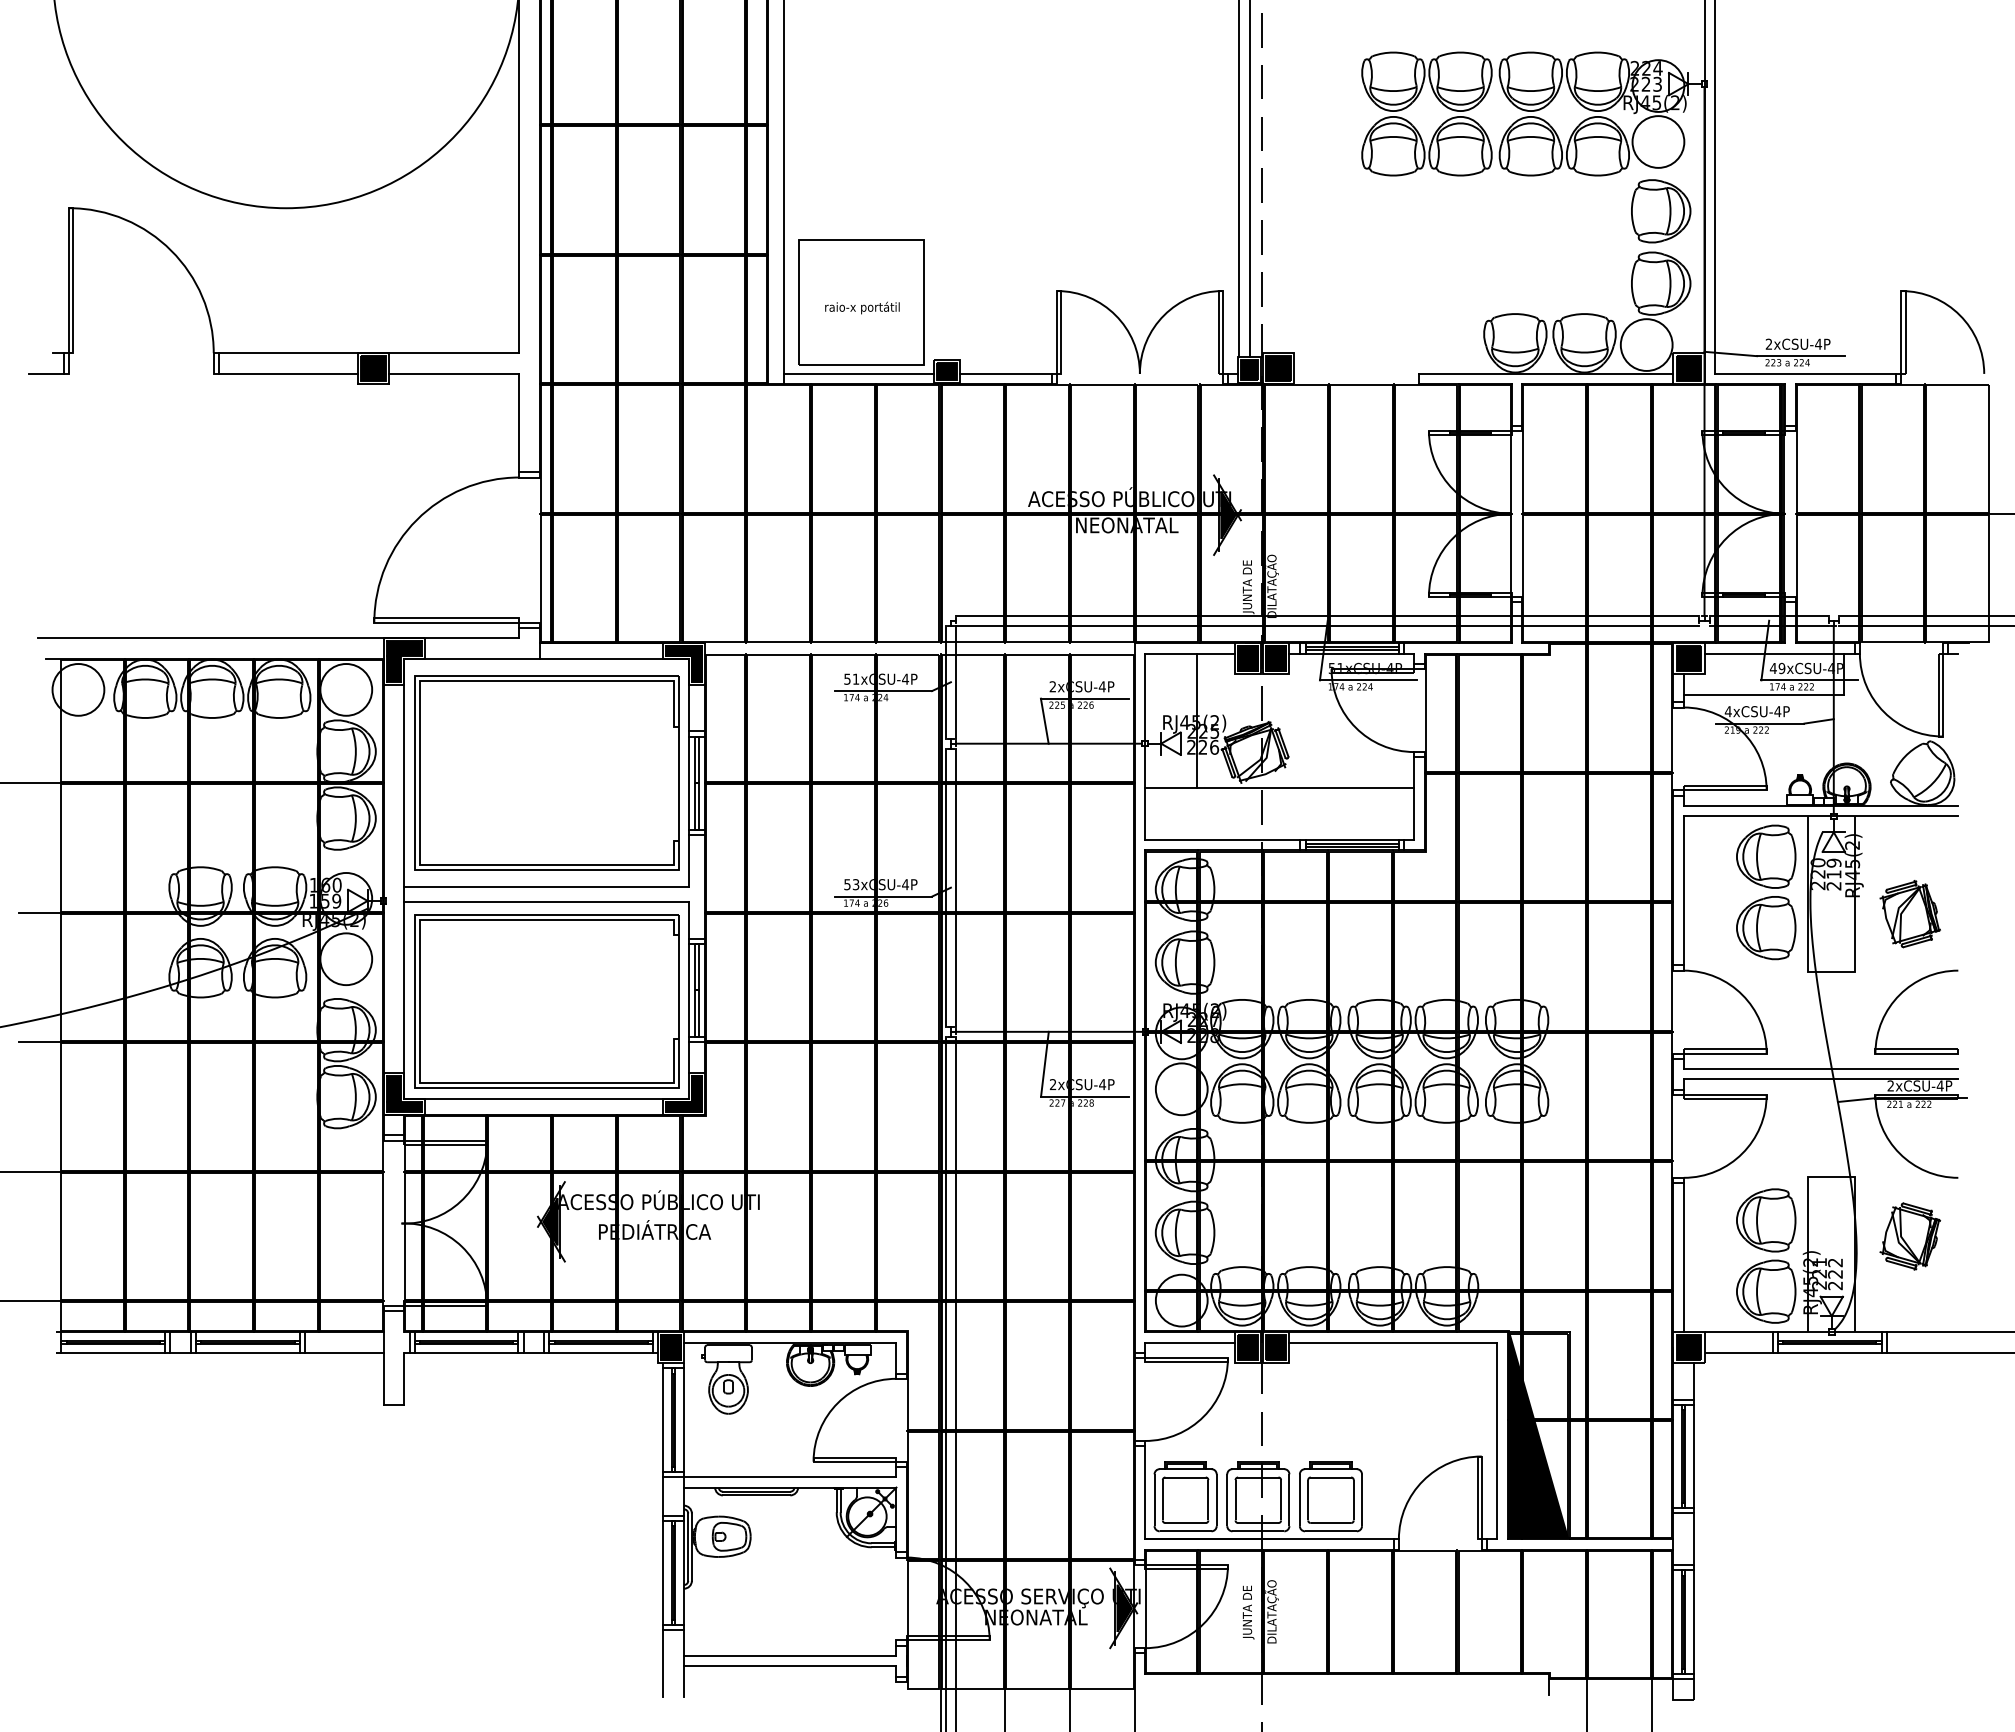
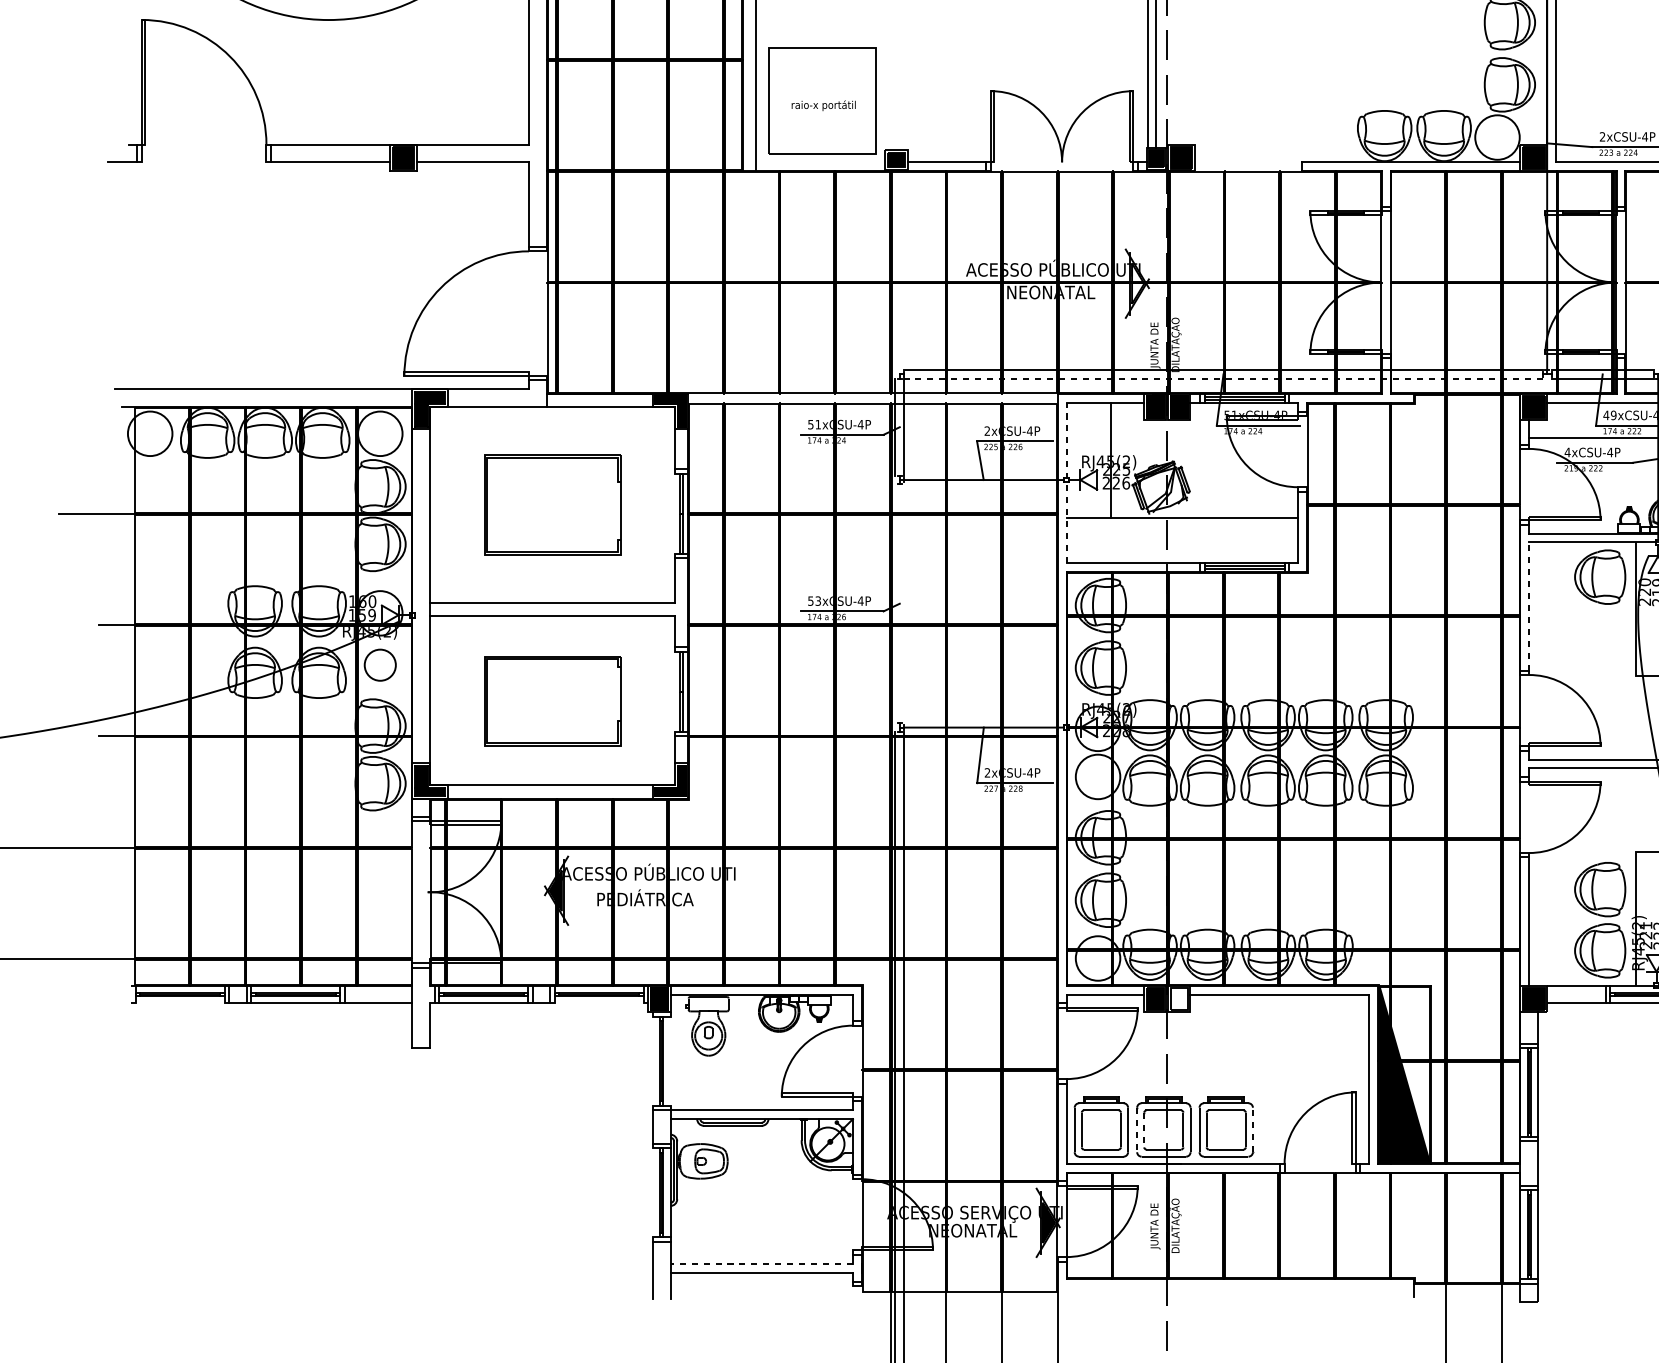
line: (858, 373) -> (820, 162), removed
fill: (1228, 514) -> (1138, 283), removed
line: (1327, 625) -> (1223, 378), solid -> dashed
line: (1145, 746) -> (1066, 482), solid -> dashed
part: (546, 772) -> (552, 504), size x0.6
line: (689, 782) -> (675, 513), removed
line: (945, 887) -> (895, 603), removed
line: (956, 887) -> (904, 603), removed
line: (1683, 890) -> (1529, 606), solid -> dashed
part: (1766, 928) -> (1600, 638), removed
circle: (346, 959) -> (380, 665), size x0.7
line: (689, 989) -> (675, 691), removed
part: (546, 1001) -> (552, 701), size x0.6
fill: (1275, 1347) -> (1178, 998), removed
line: (113, 1352) -> (180, 1003), removed
line: (601, 1352) -> (599, 1003), removed
line: (663, 1420) -> (652, 1061), removed
line: (684, 1420) -> (670, 1061), removed
line: (1235, 1499) -> (1144, 1129), solid -> dashed
line: (1227, 1500) -> (1137, 1130), solid -> dashed
line: (1362, 1500) -> (1253, 1130), solid -> dashed
line: (663, 1572) -> (652, 1192), removed
line: (789, 1655) -> (761, 1263), solid -> dashed

